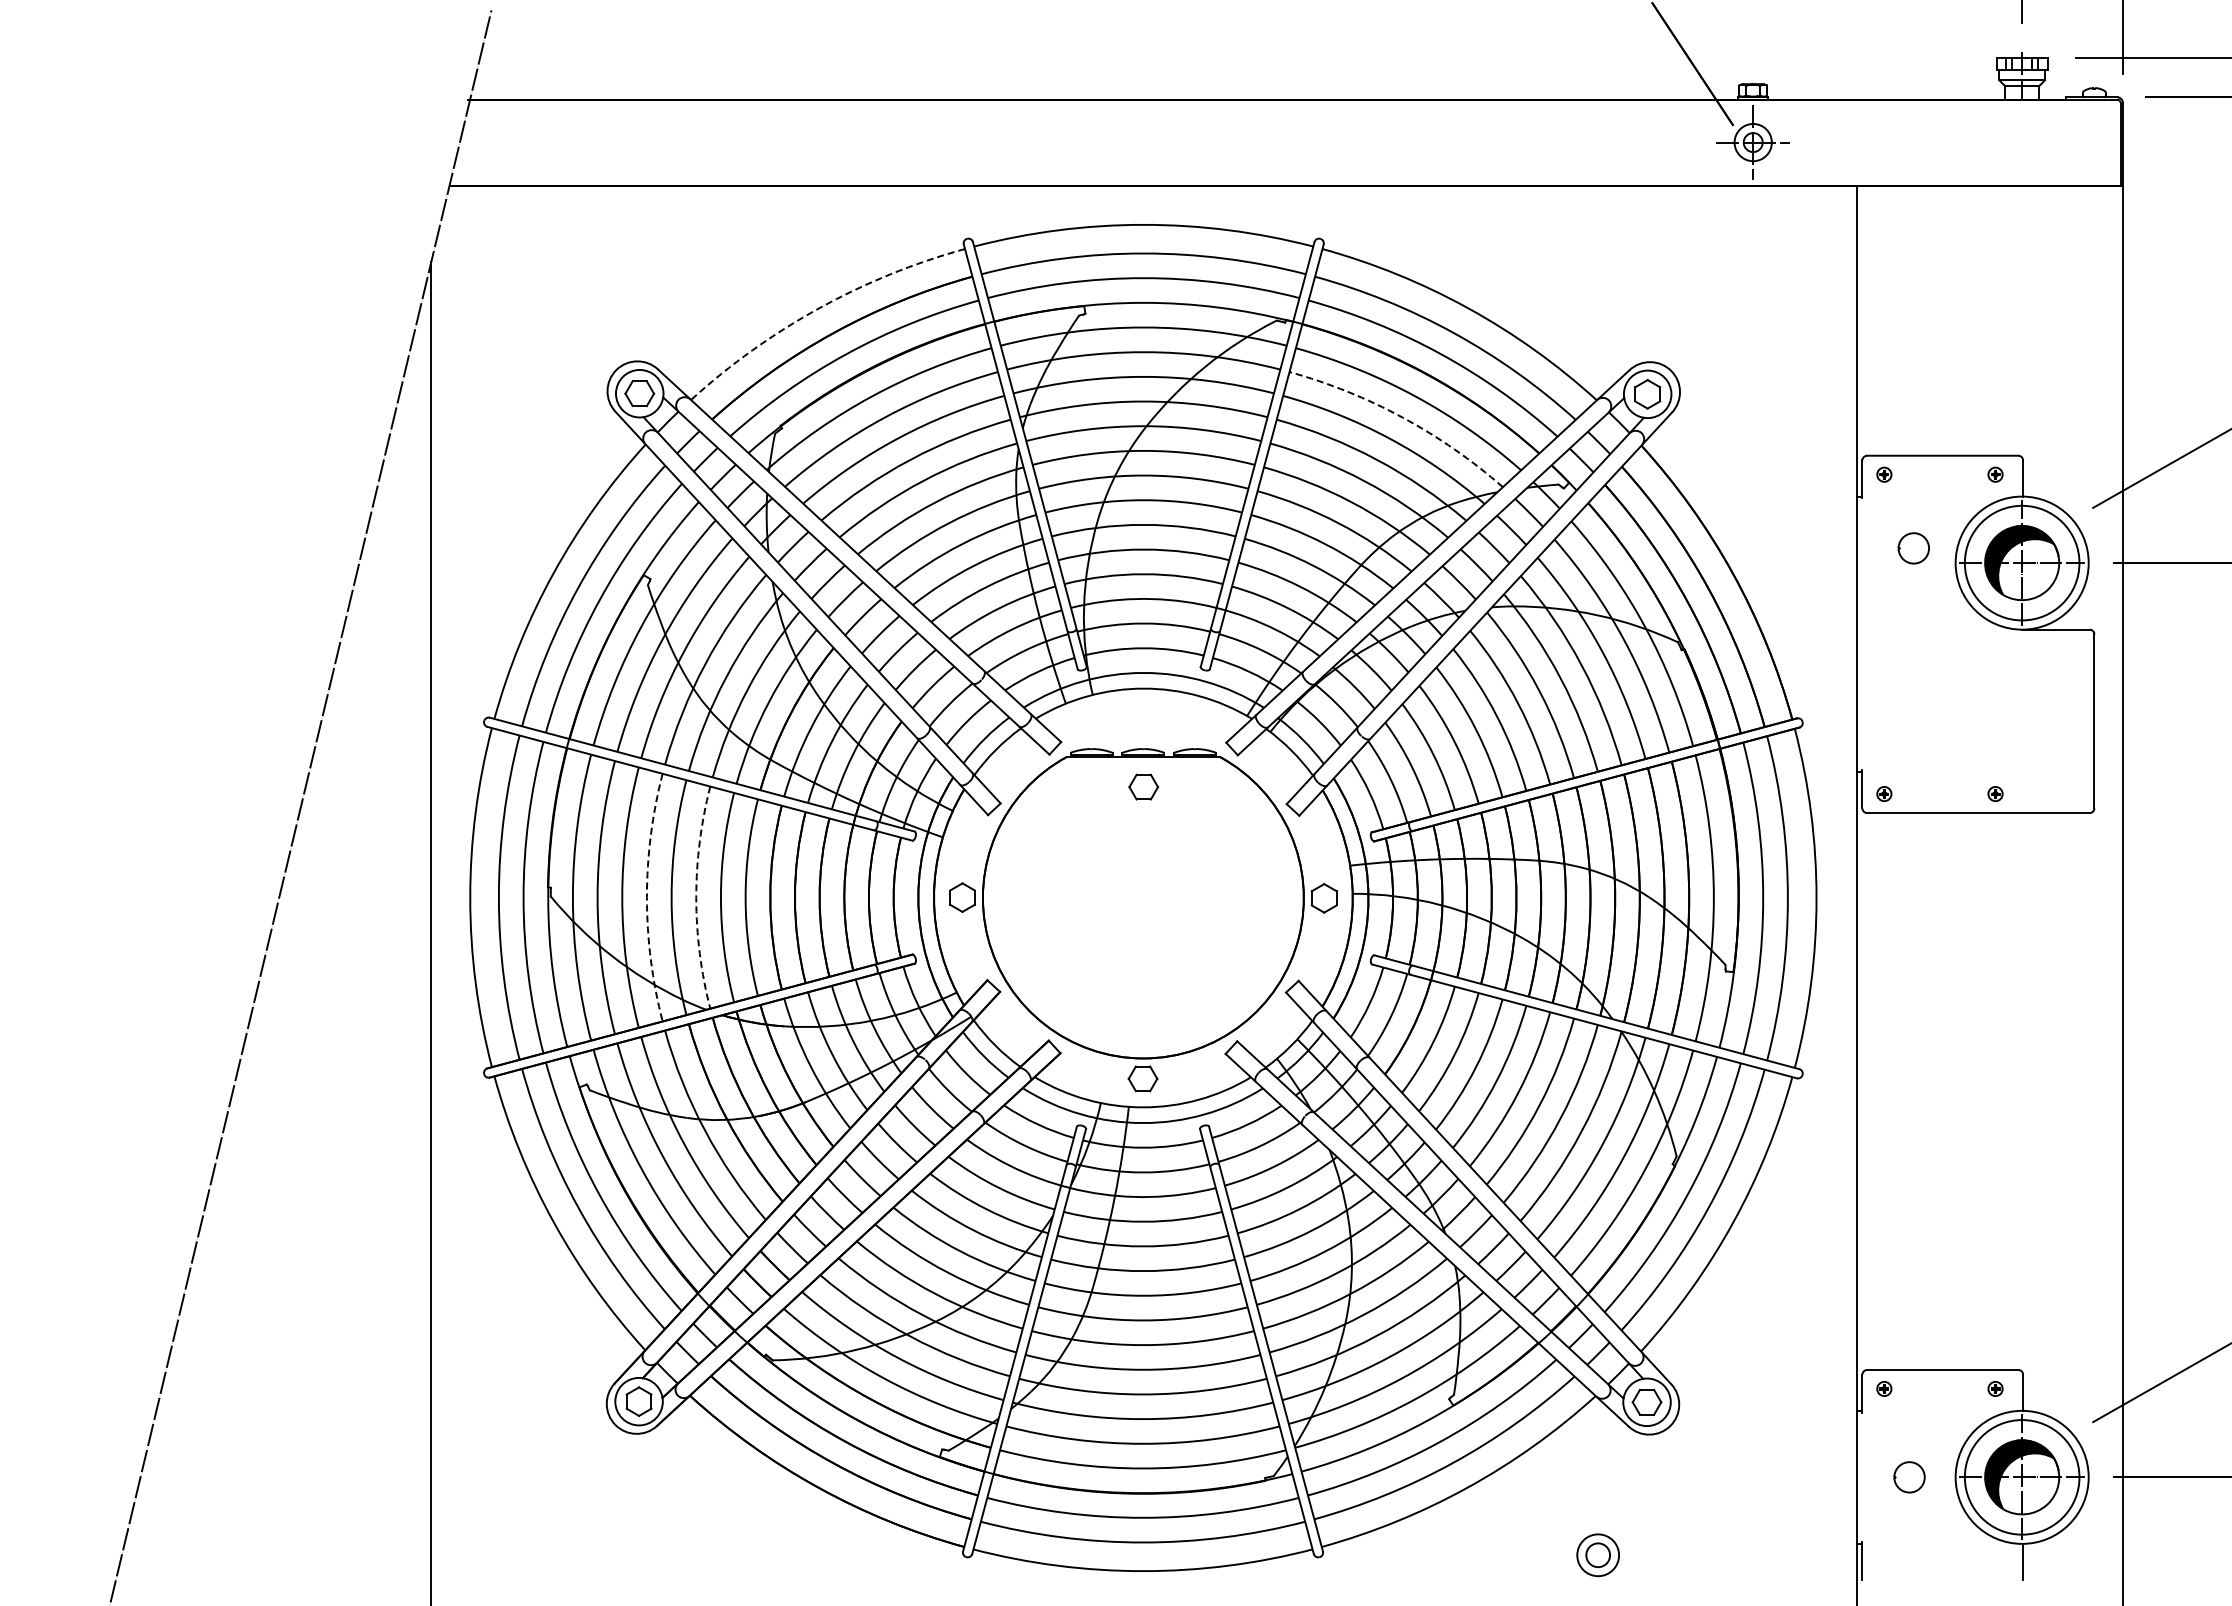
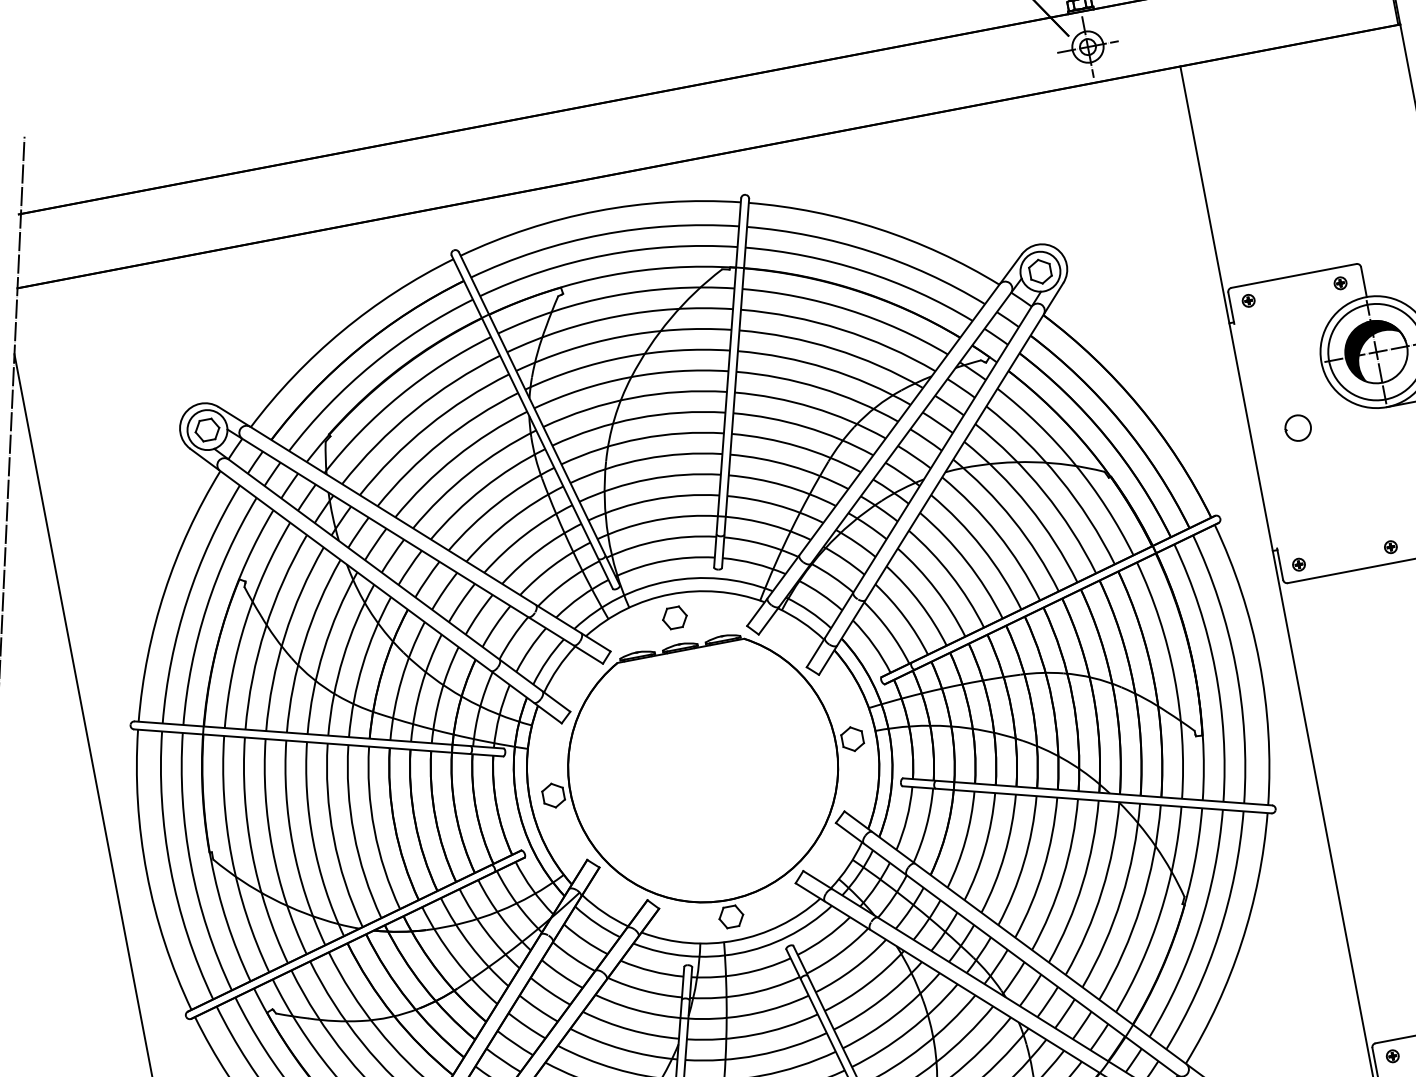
arc: (819, 308) -> (342, 331), dashed -> solid
arc: (1402, 417) -> (841, 329), dashed -> solid
part: (1913, 548) -> (1297, 428), moved
part: (1143, 786) -> (674, 617), moved
arc: (646, 897) -> (292, 845), dashed -> solid
arc: (696, 897) -> (333, 837), dashed -> solid

